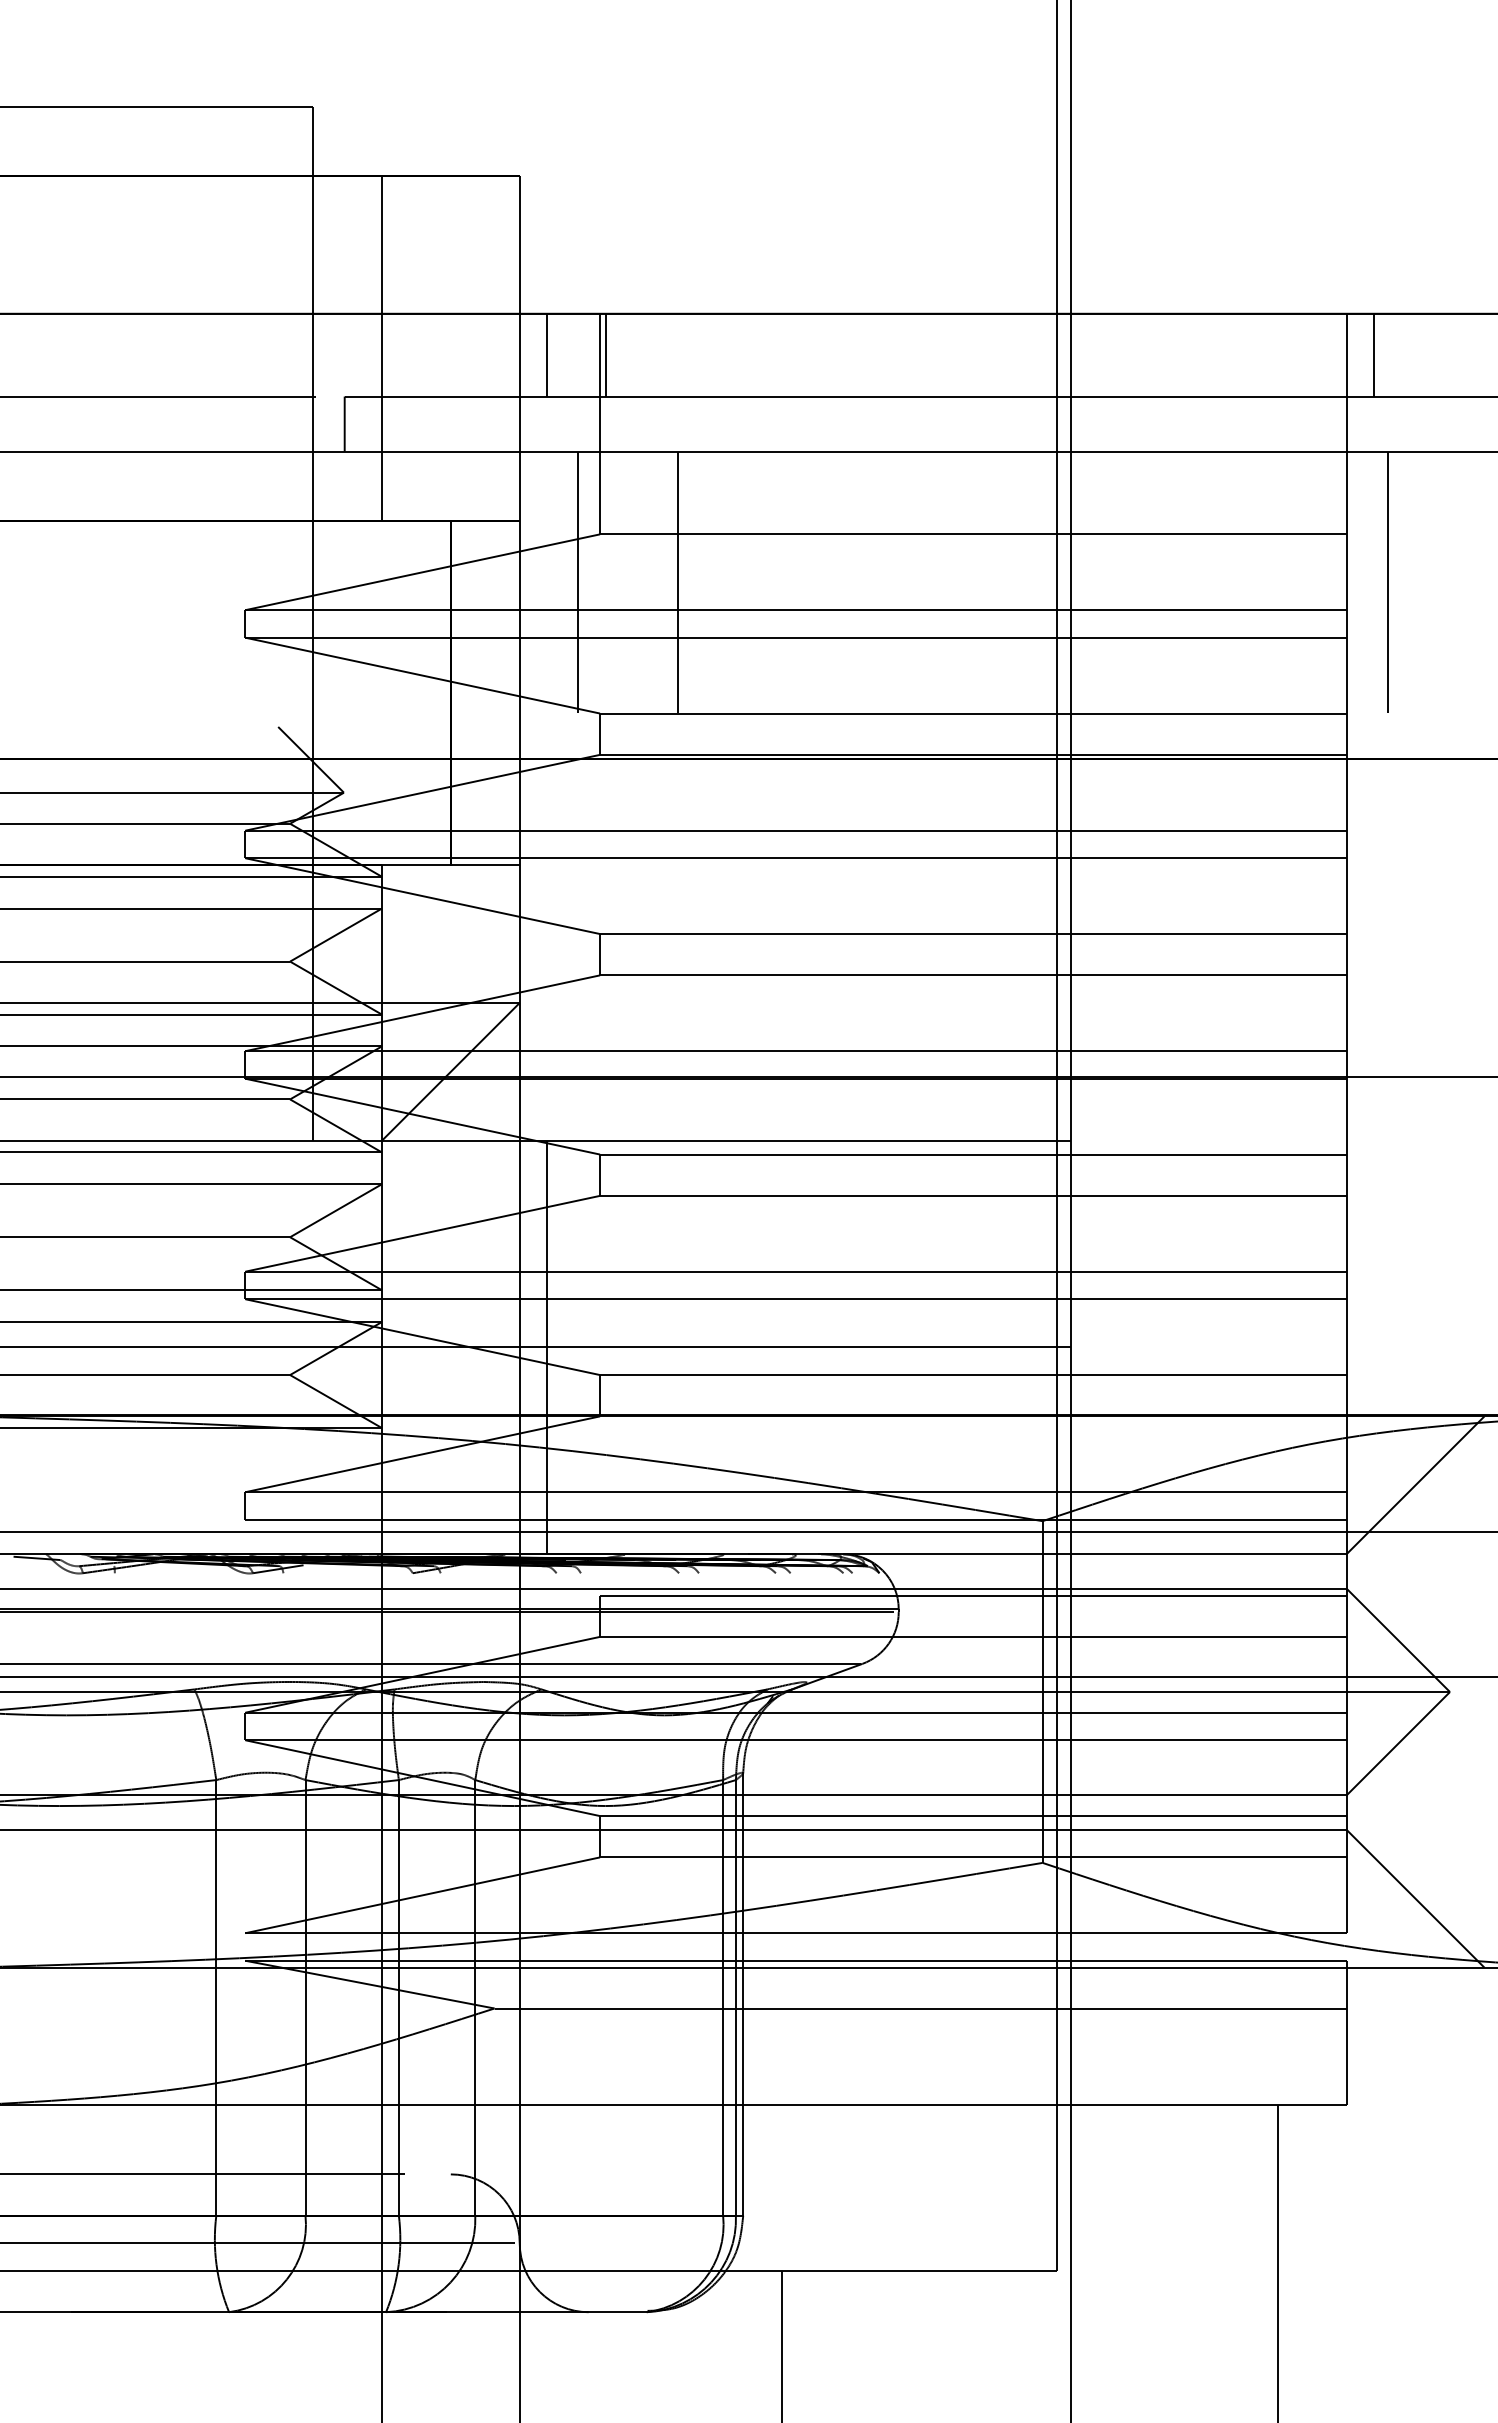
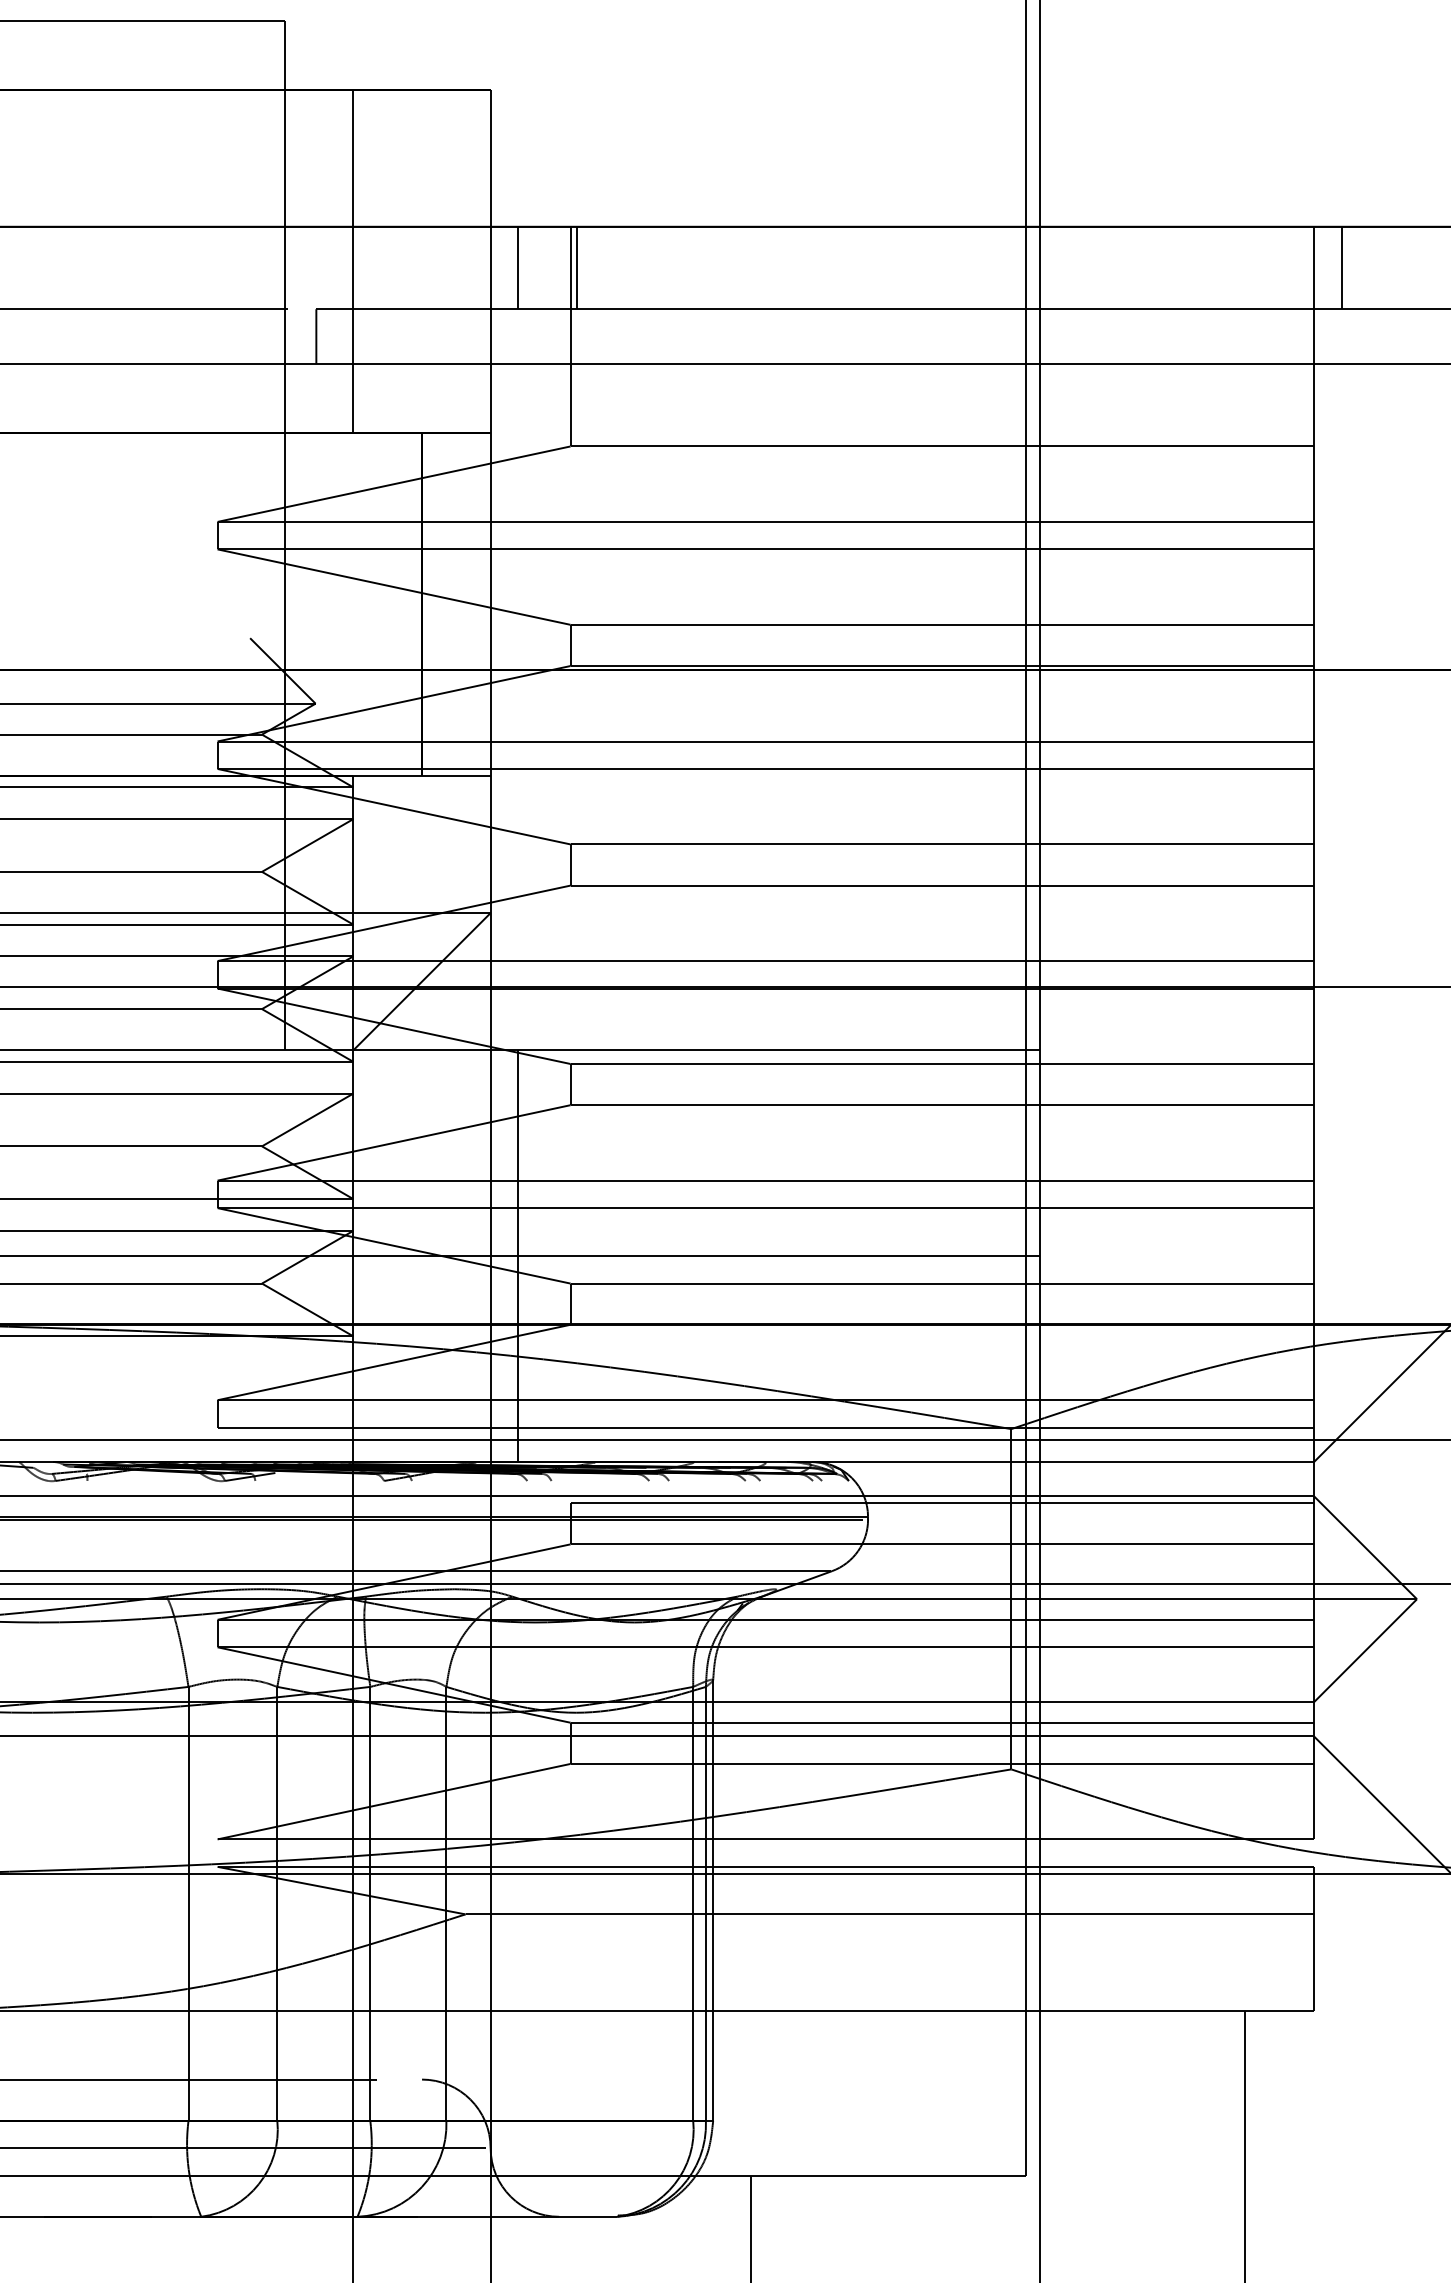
line: (577, 582) -> (548, 494), removed
line: (678, 582) -> (648, 494), removed
line: (1388, 582) -> (1355, 494), removed

